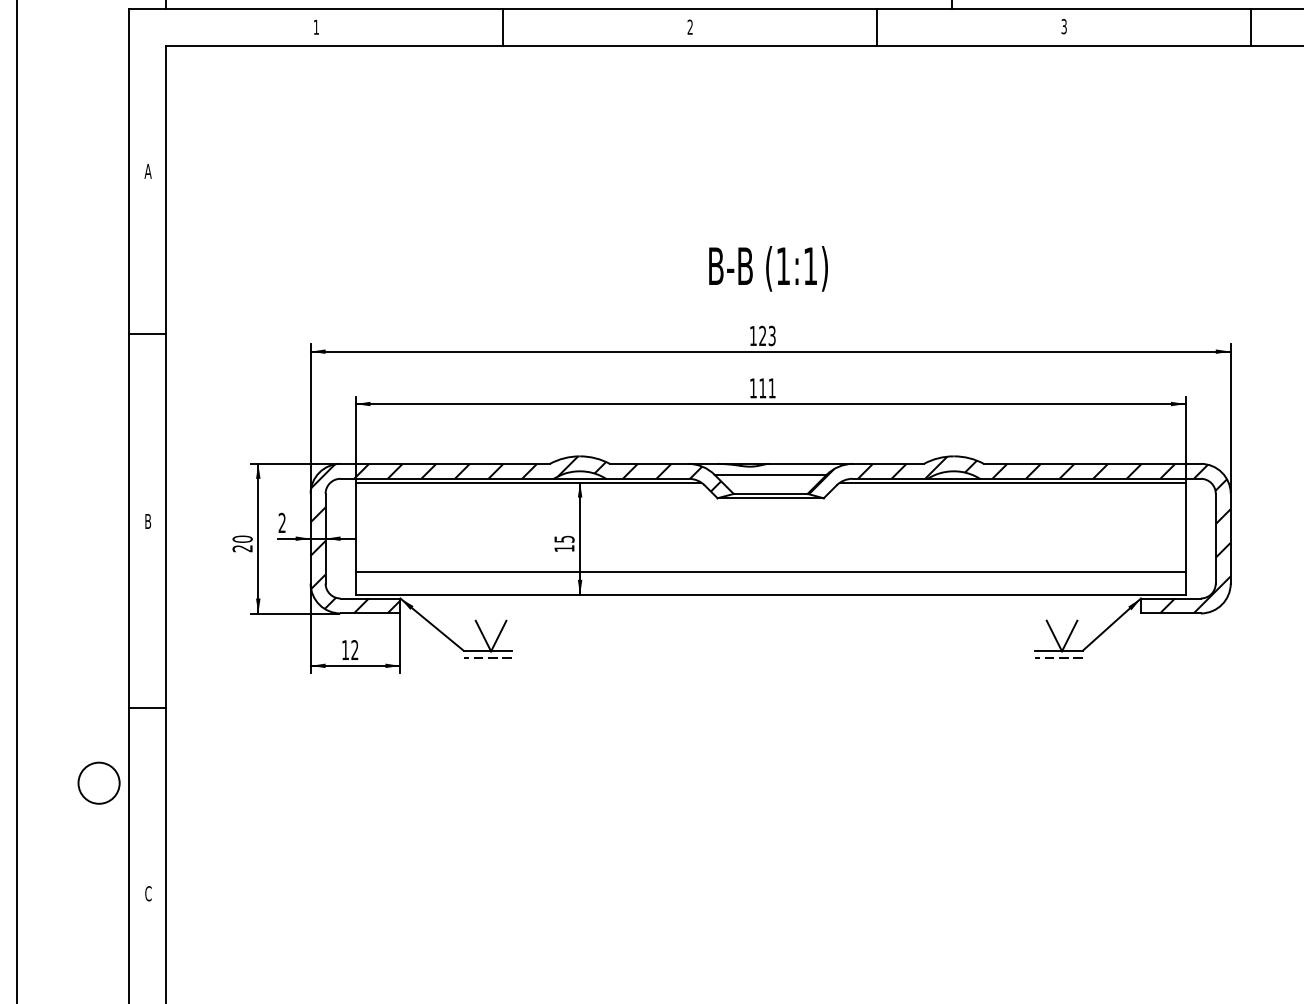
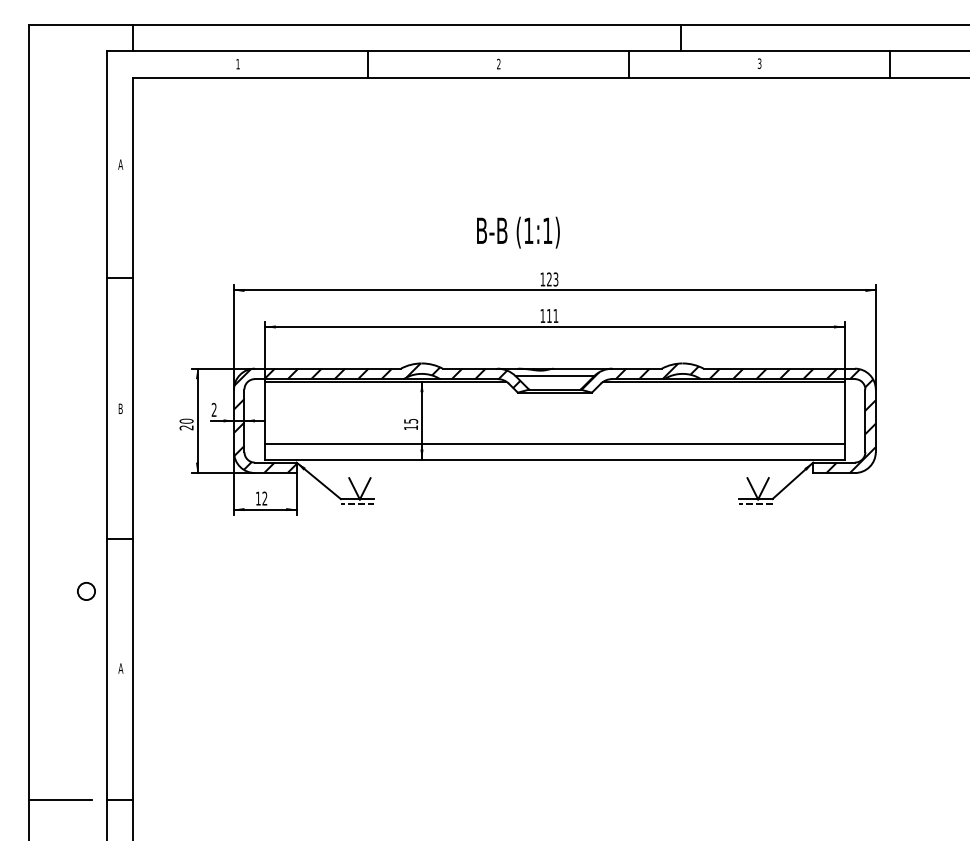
text: (768, 268) -> (518, 232), moved
circle: (99, 783) -> (86, 591), size x0.6
text: (147, 893) -> (120, 668), C -> A

